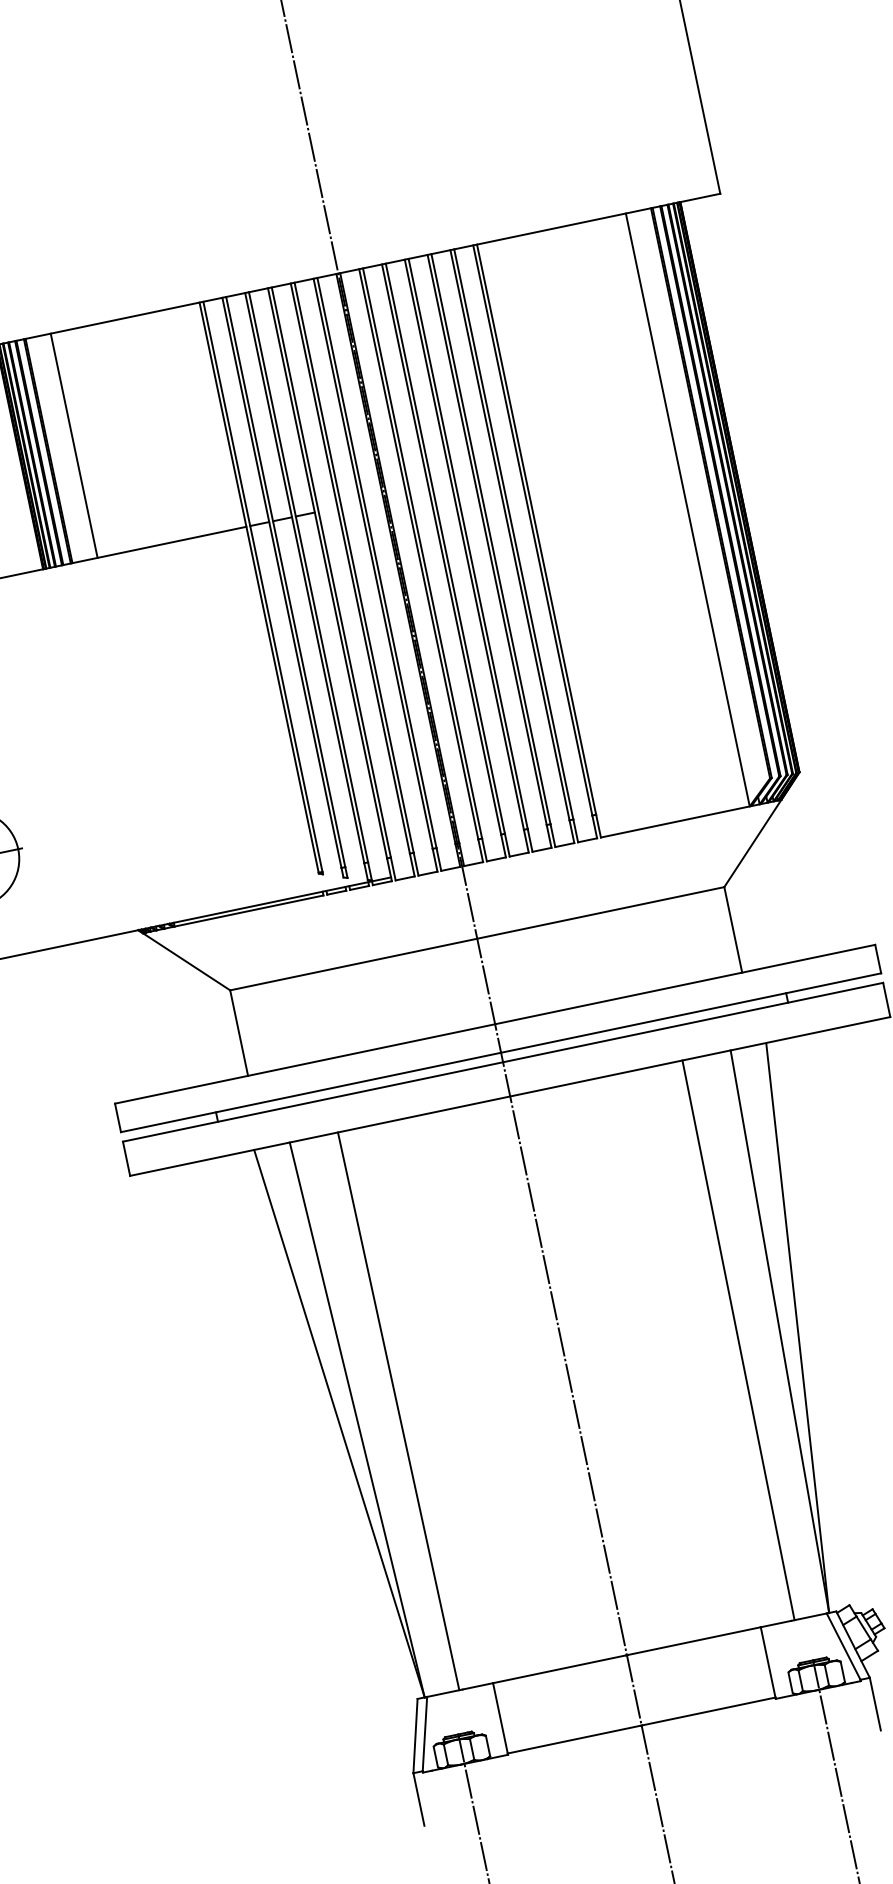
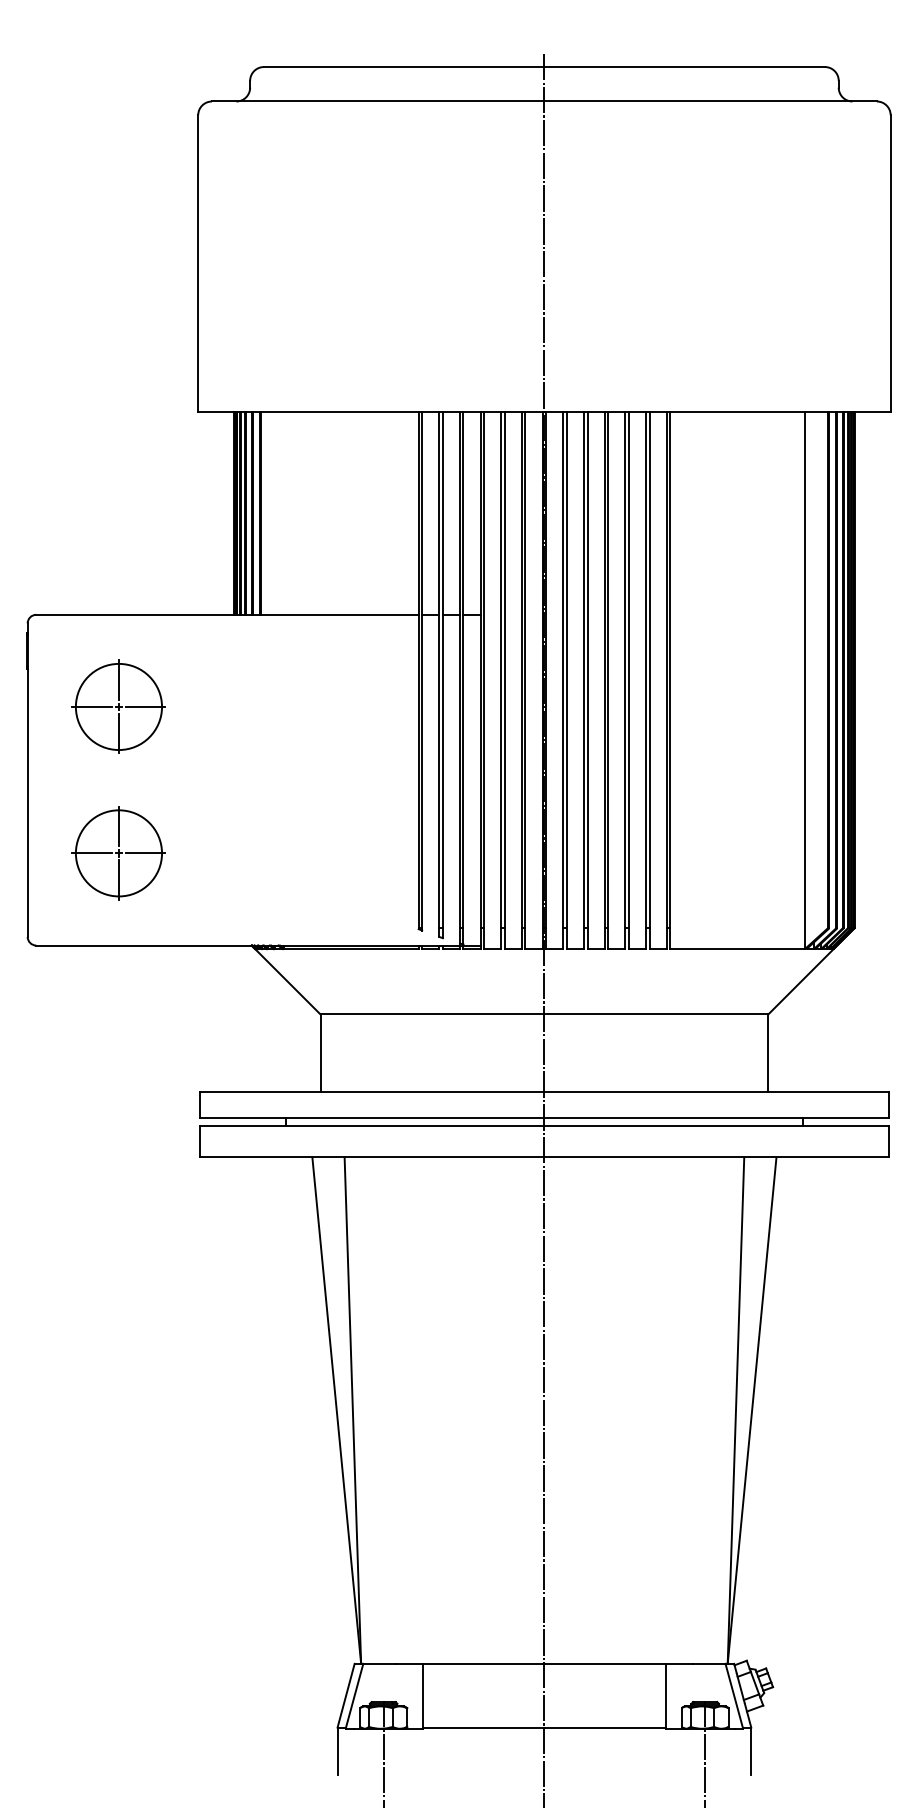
line: (73, 445) -> (283, 512), removed
line: (738, 1340) -> (698, 1410), removed
line: (398, 1411) -> (390, 1410), removed

